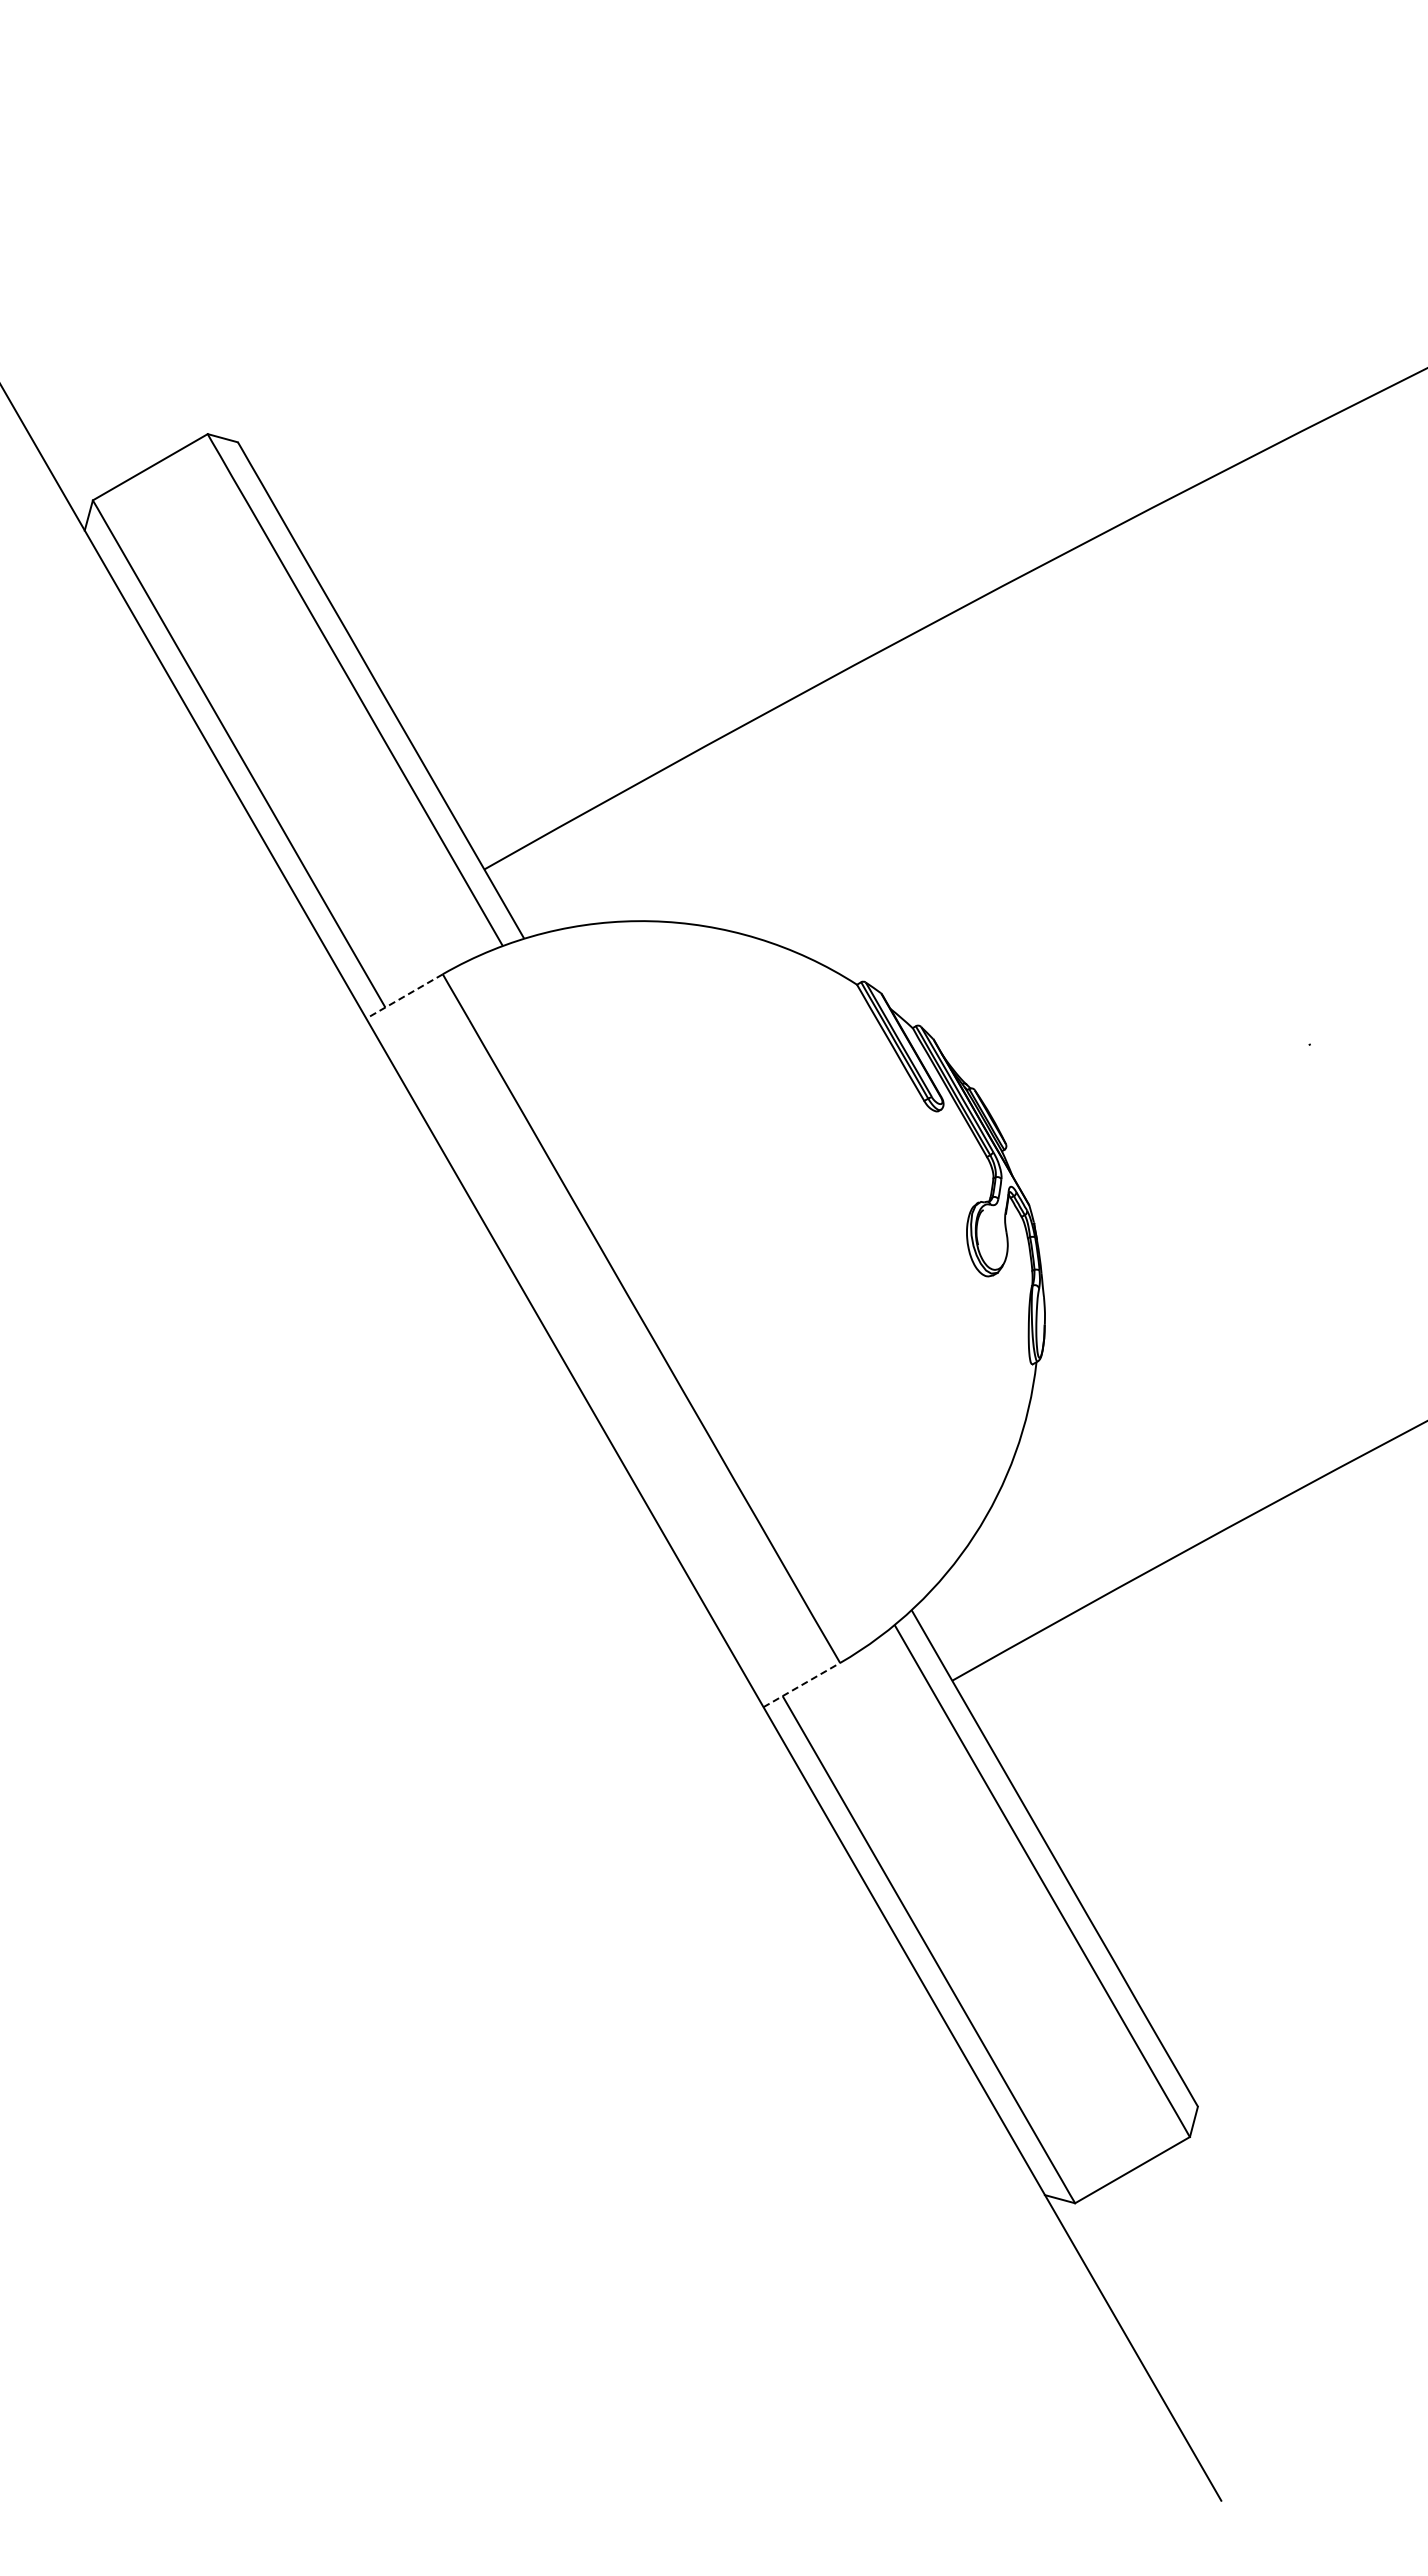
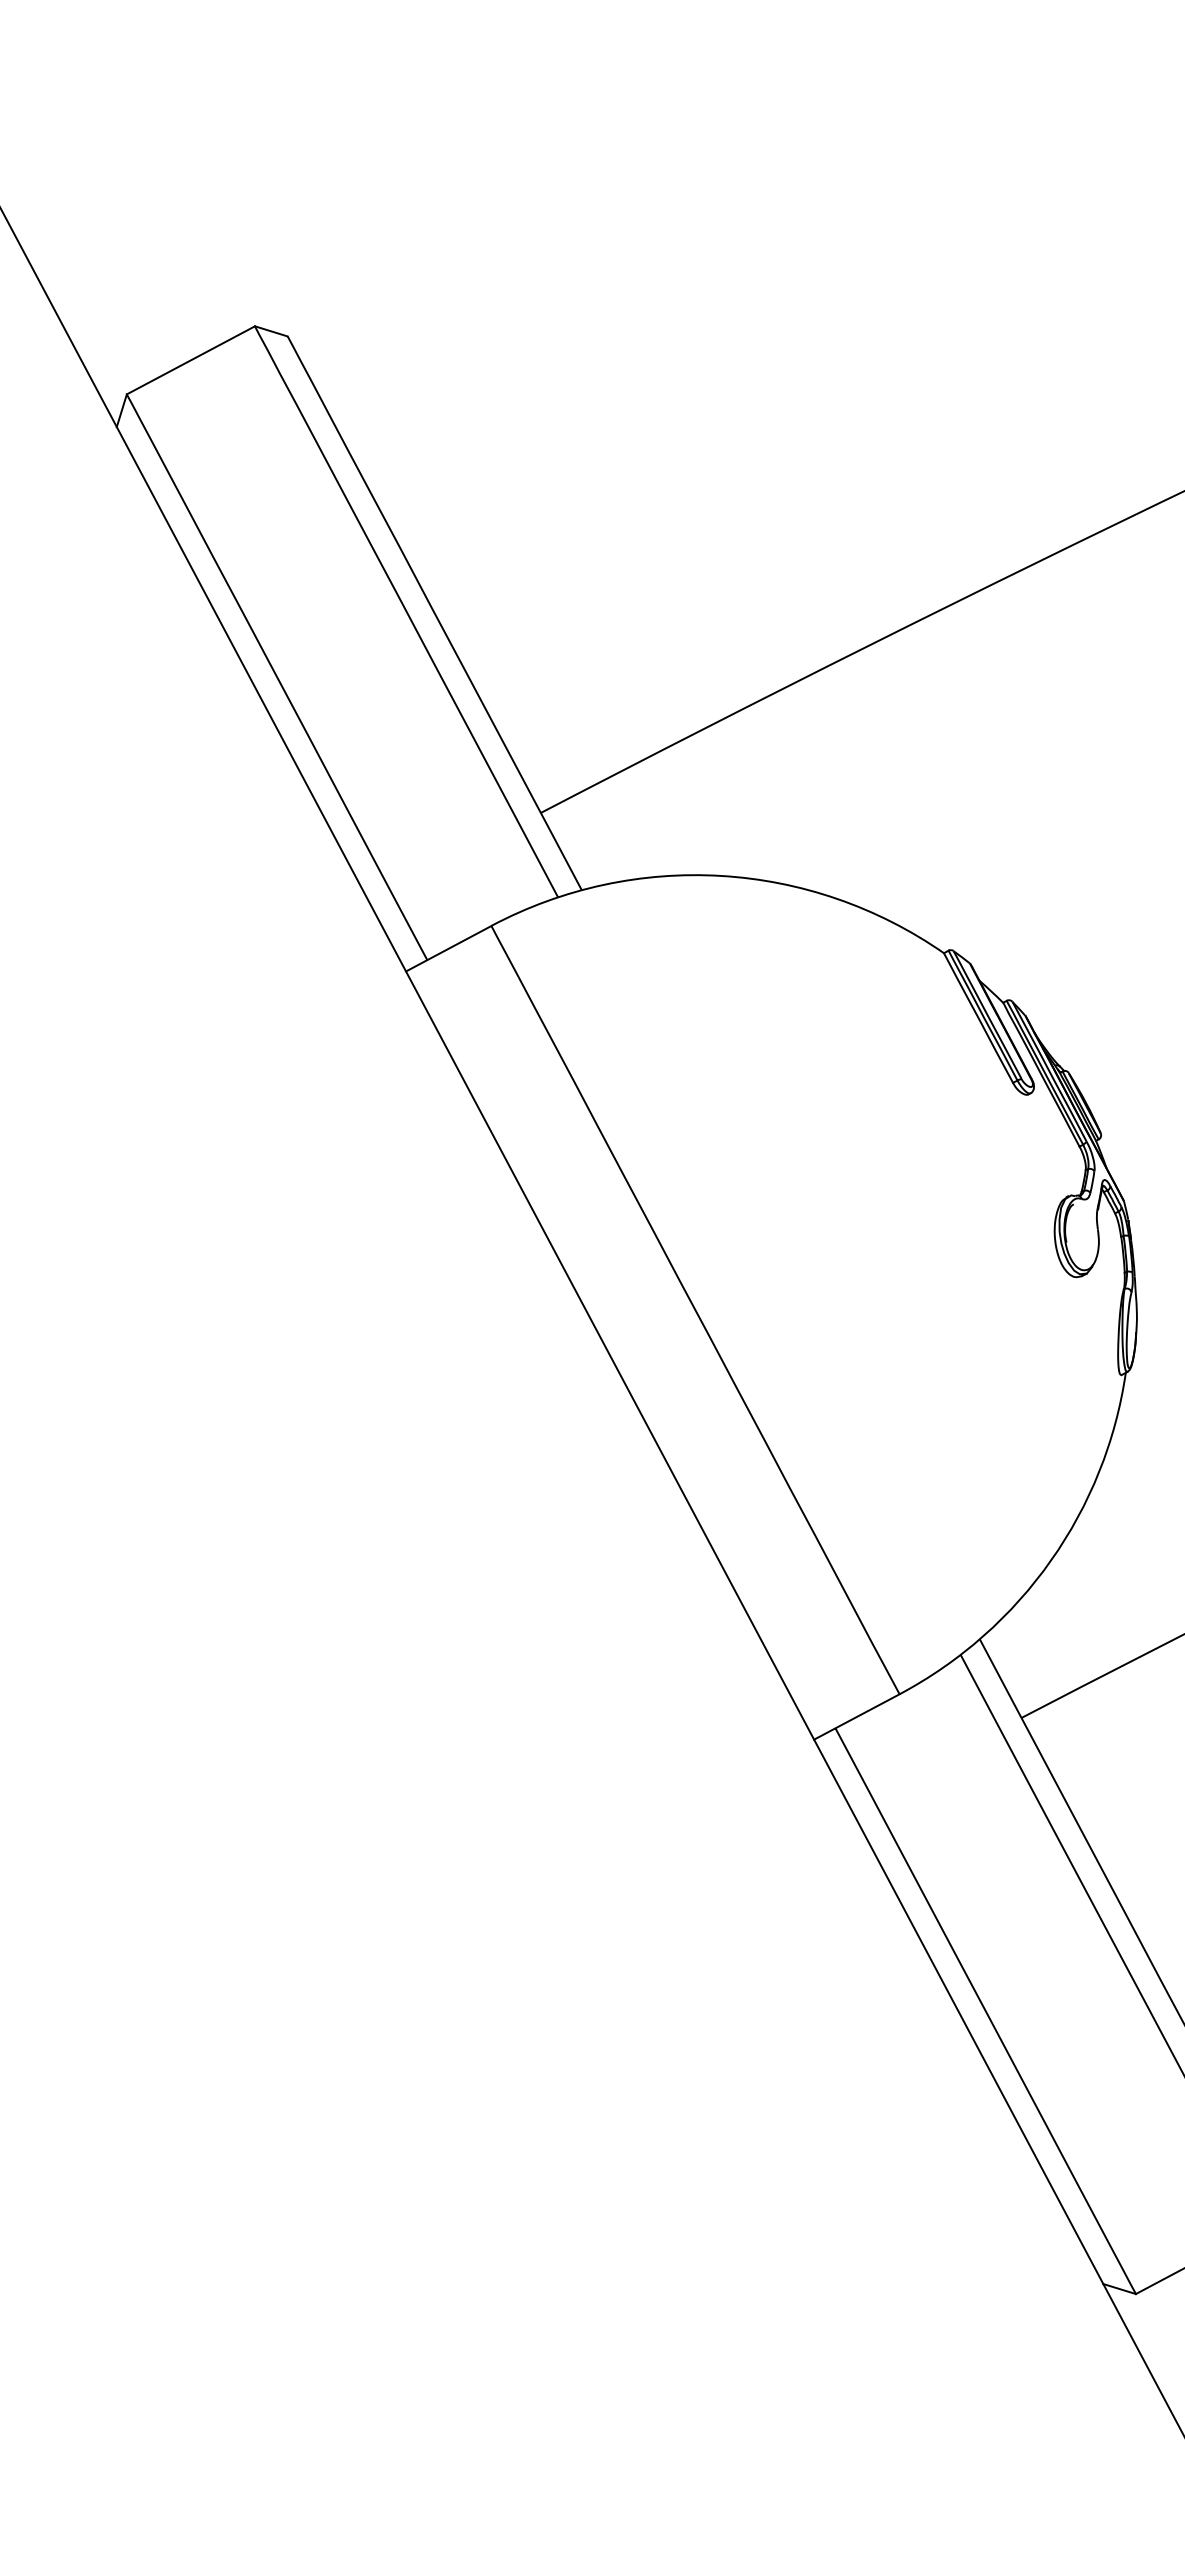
line: (404, 996) -> (448, 948), dashed -> solid
line: (802, 1684) -> (857, 1716), dashed -> solid

